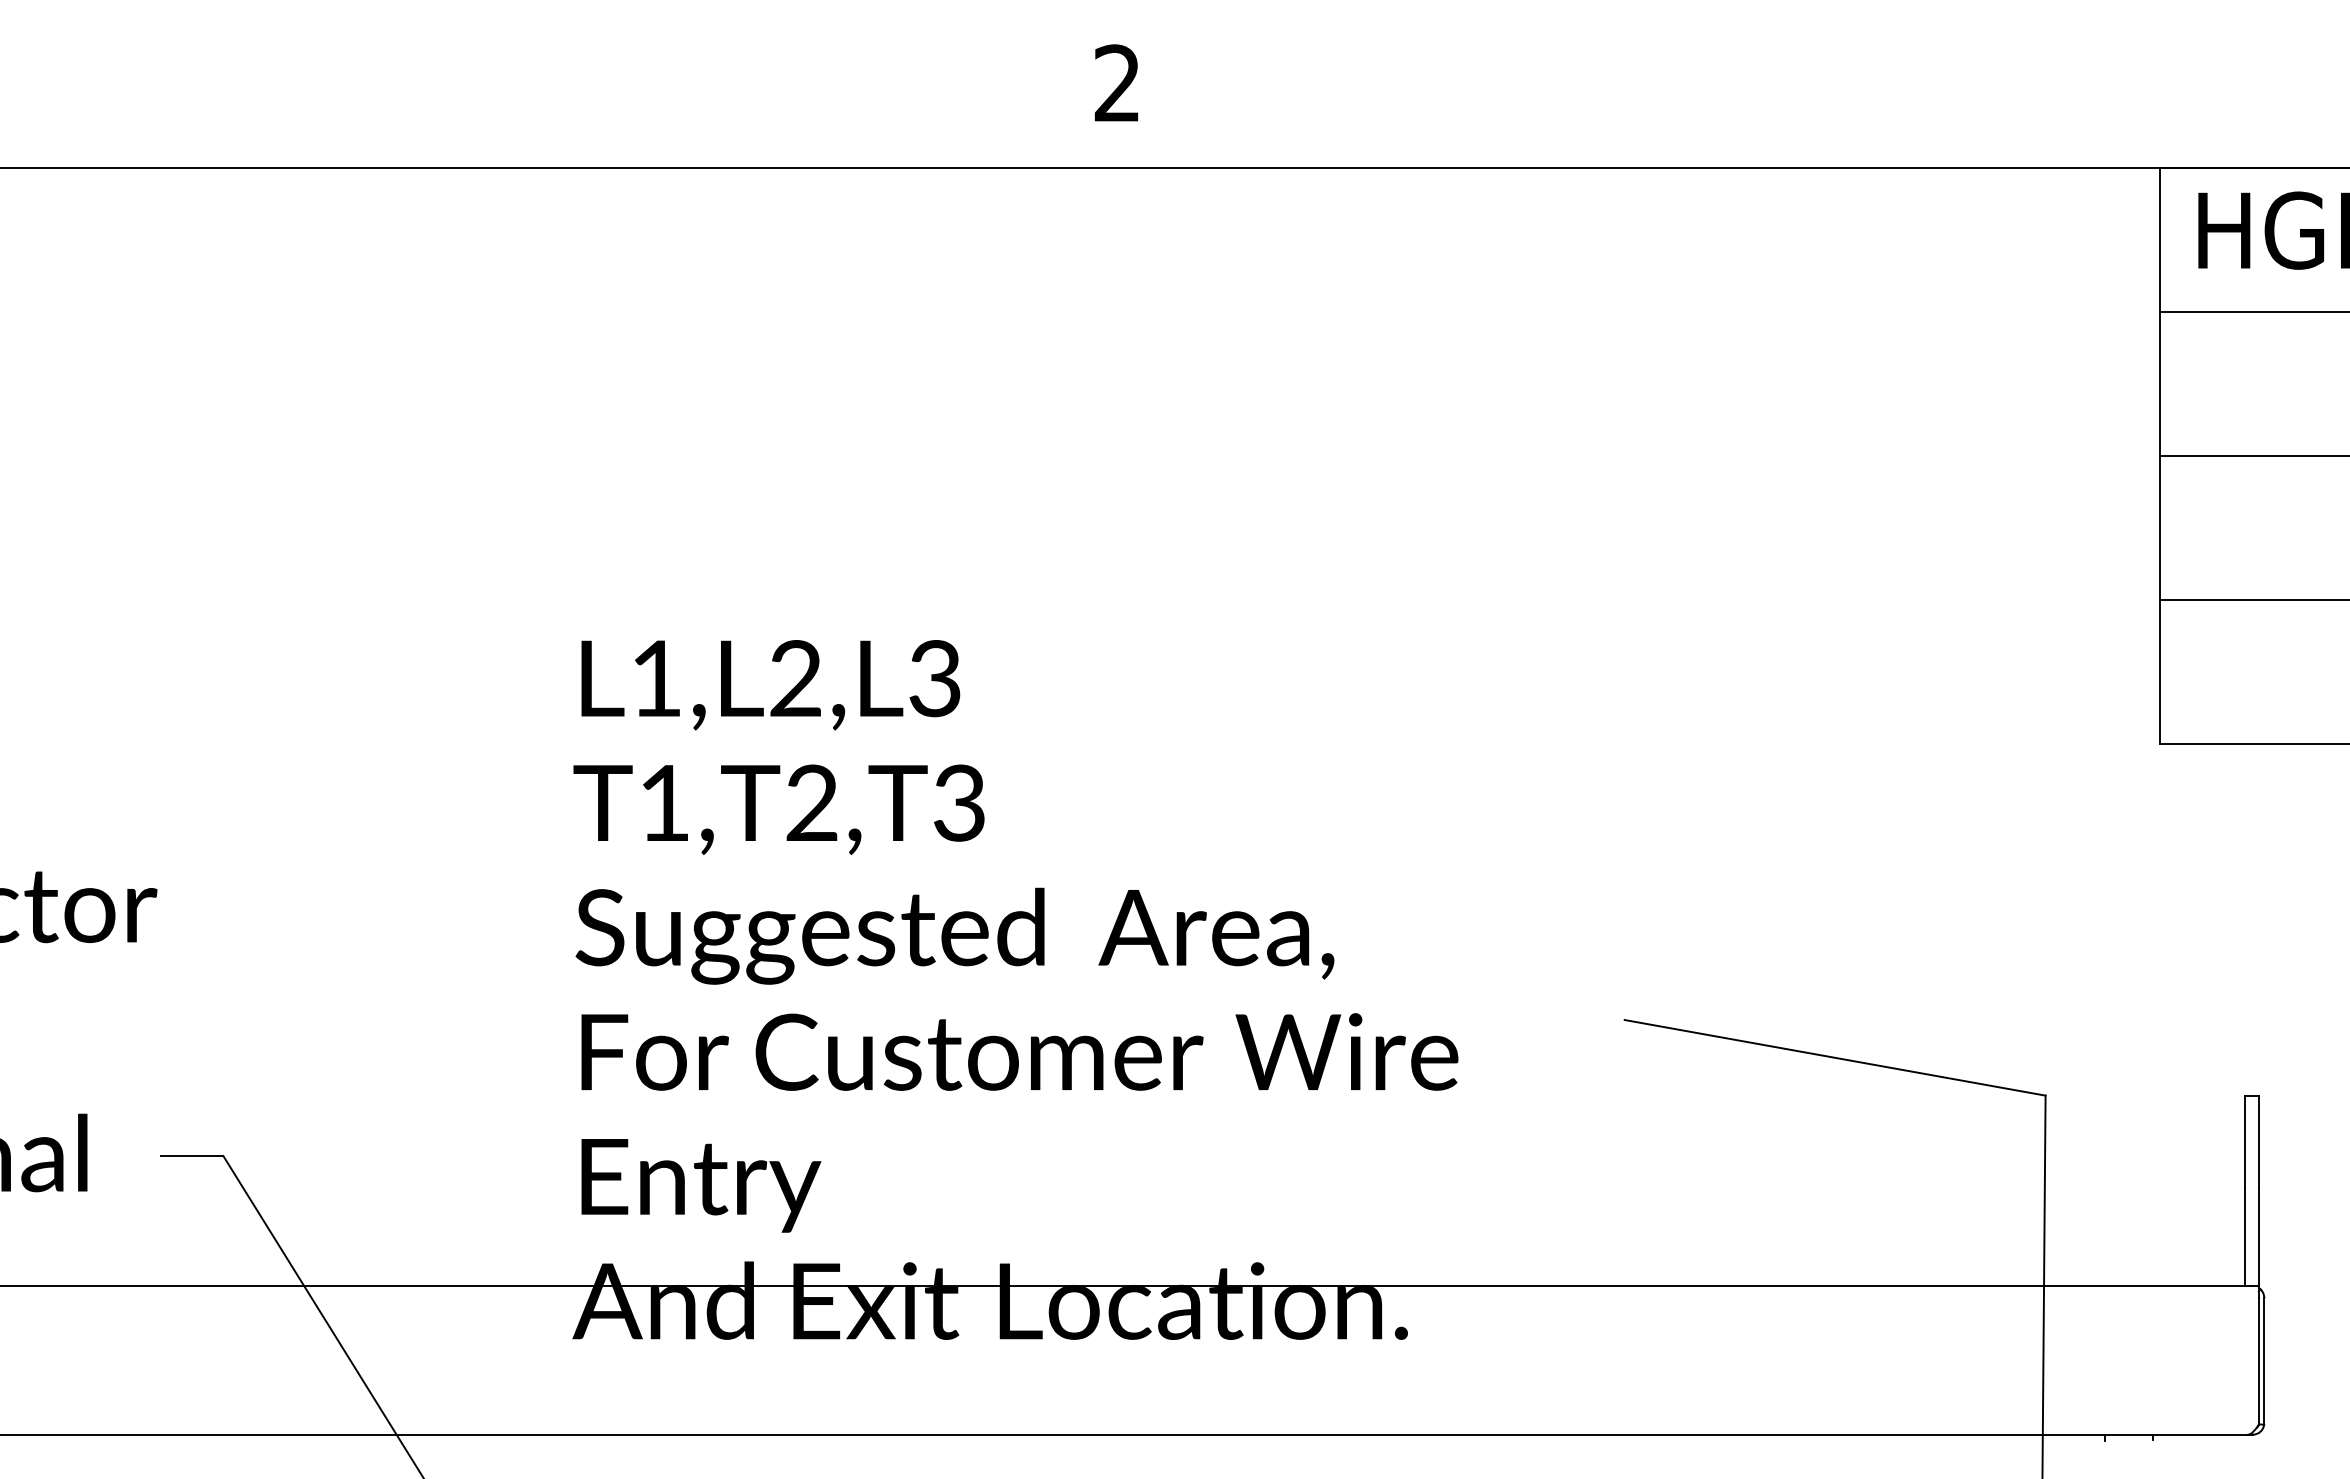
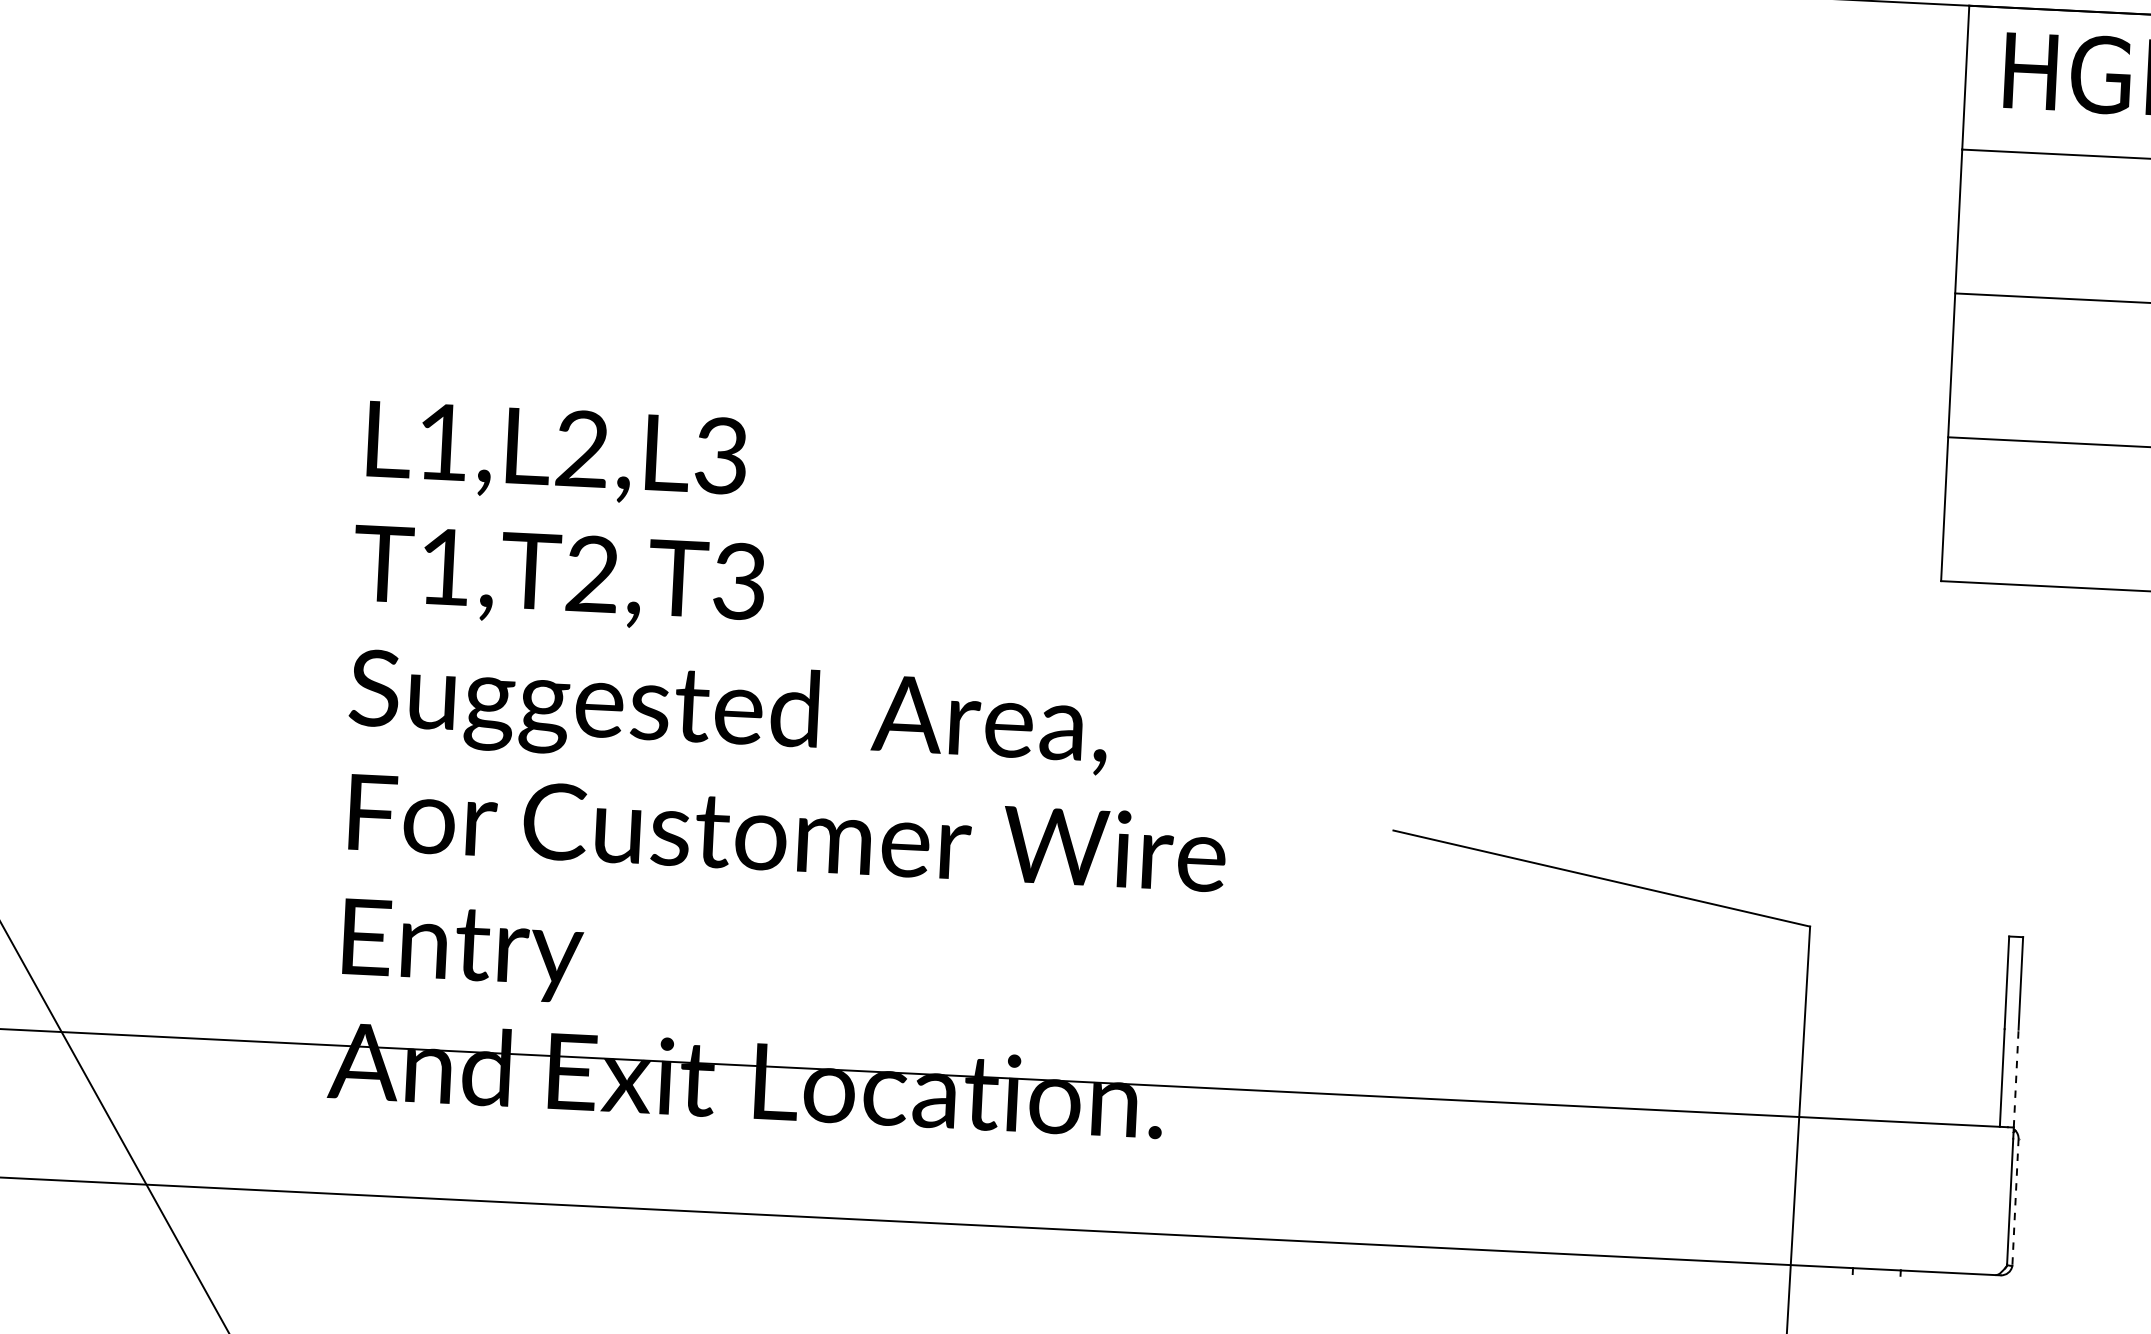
line: (2258, 1237) -> (2015, 1078), solid -> dashed
line: (2264, 1360) -> (2015, 1201), solid -> dashed

